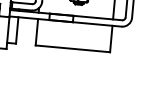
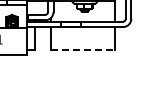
line: (73, 48) -> (83, 49), solid -> dashed

